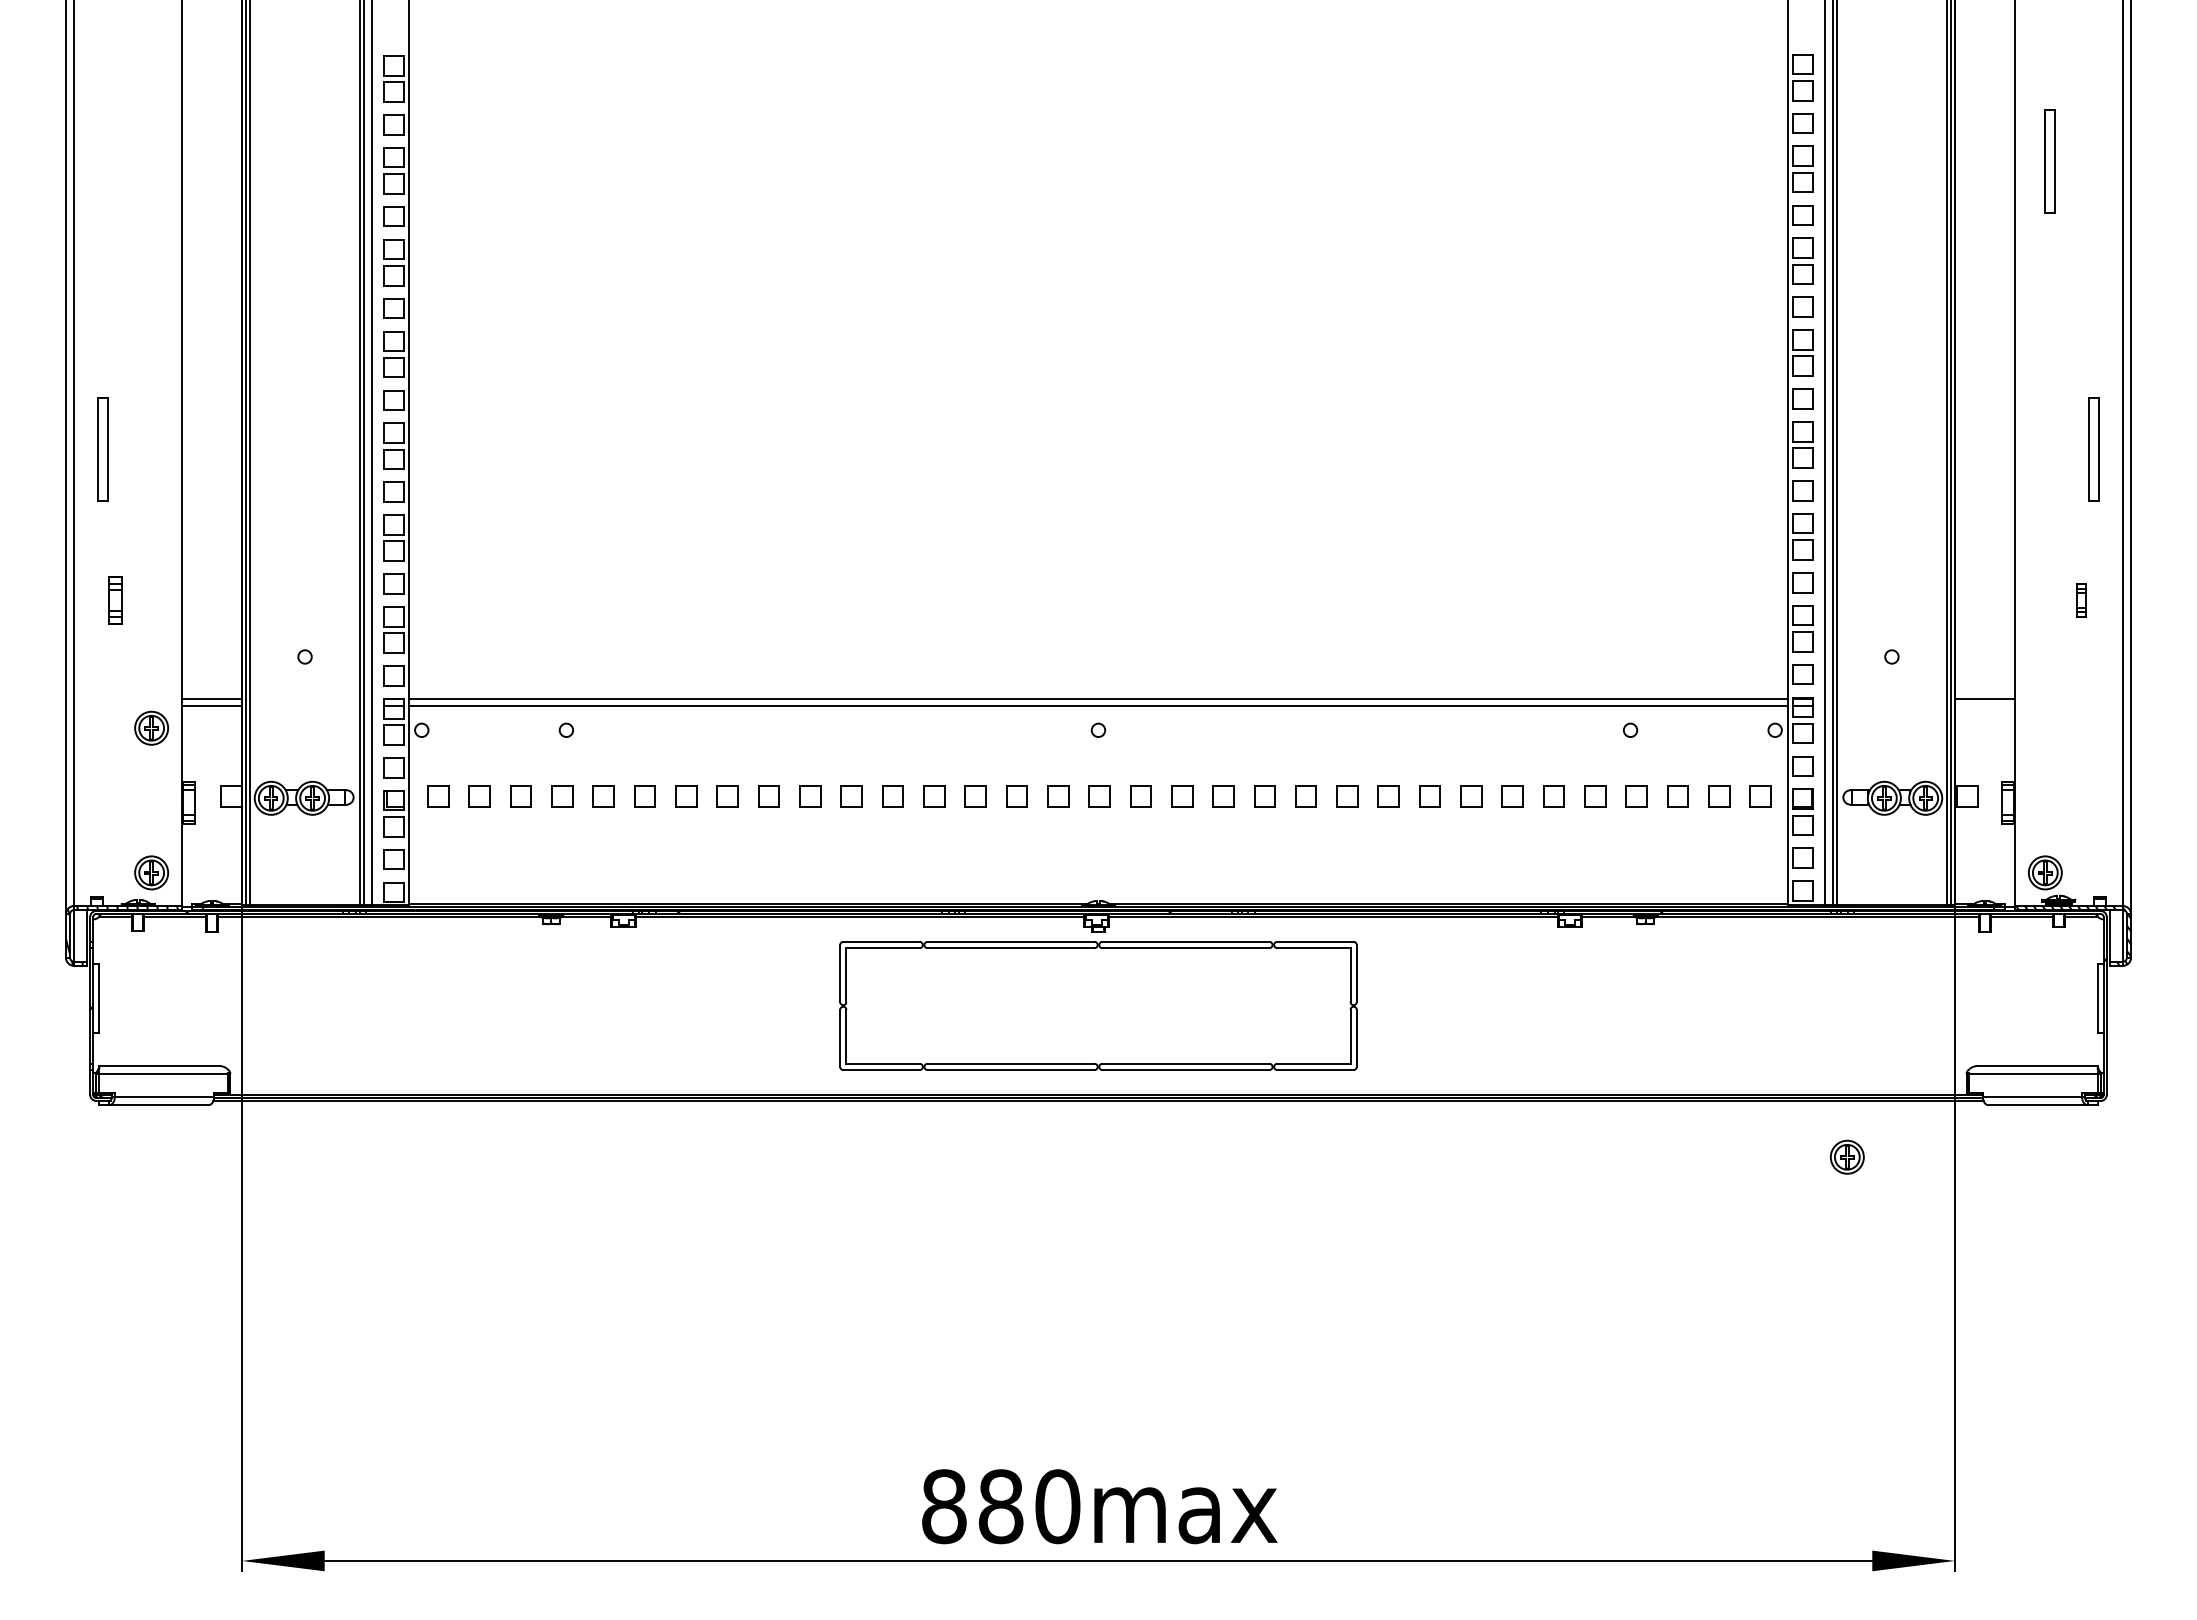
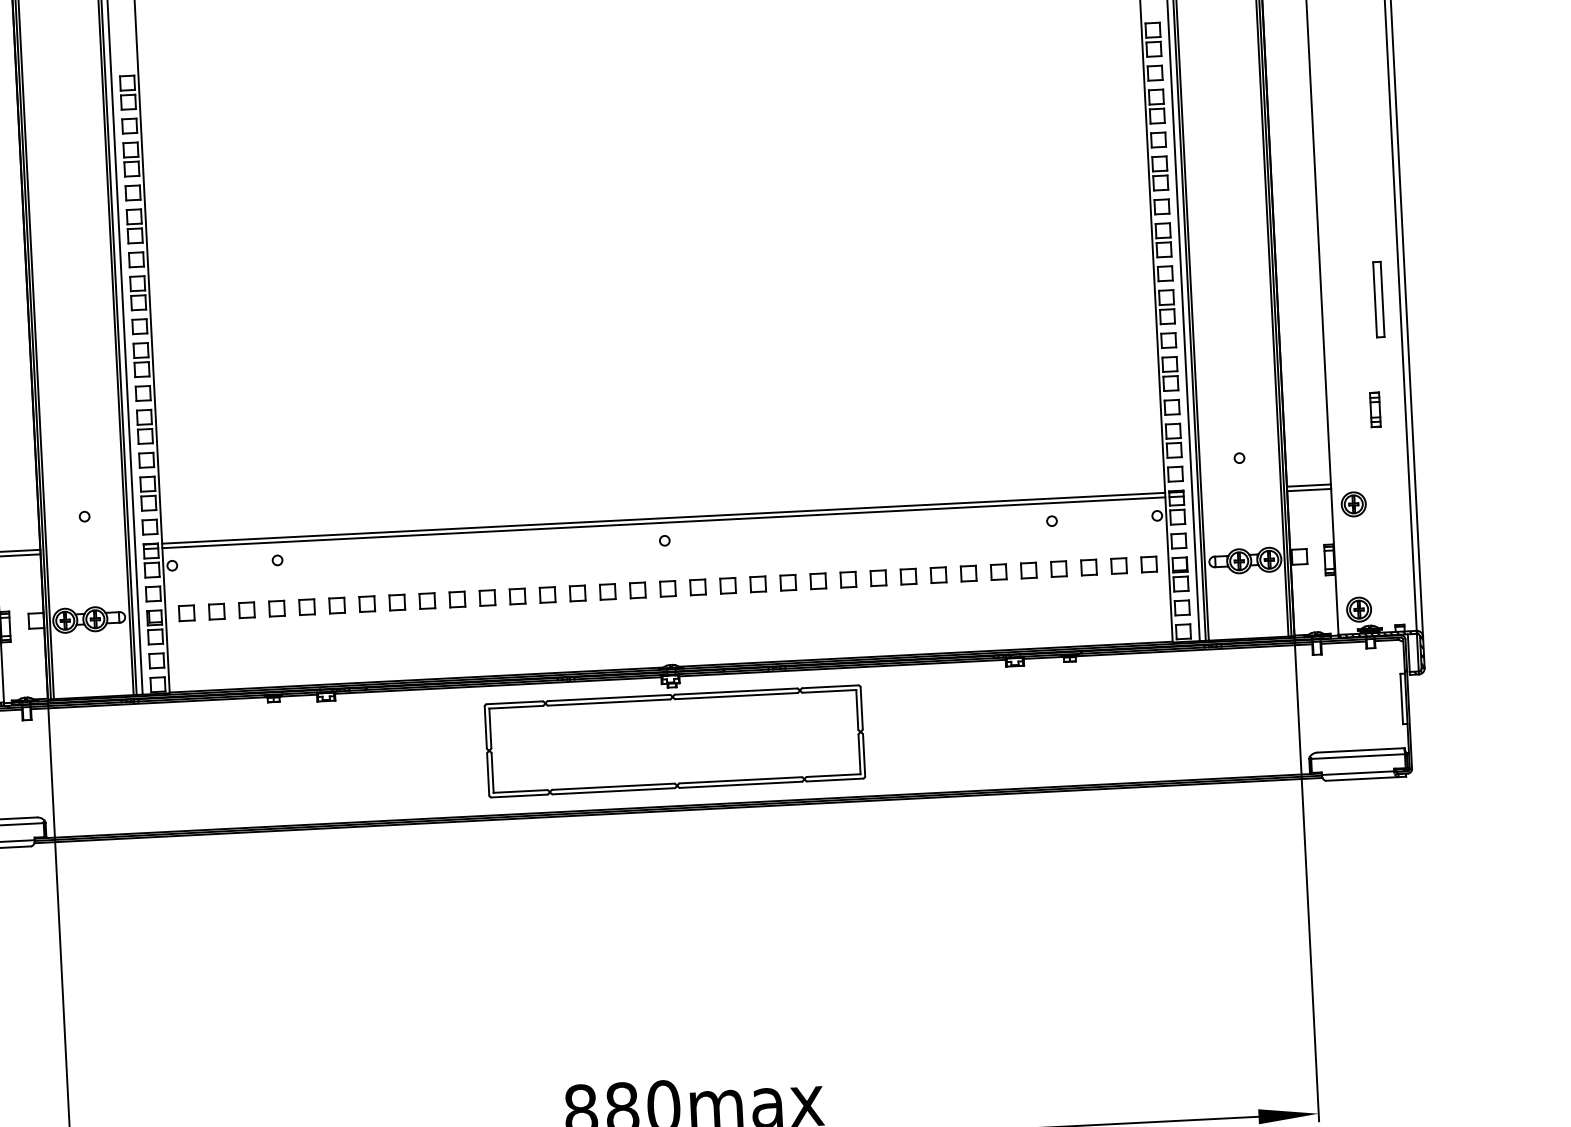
part: (2049, 161) -> (1335, 91), removed
part: (2081, 600) -> (1375, 410), size x1.43
line: (1984, 705) -> (1308, 490), added
part: (1846, 1156) -> (1353, 503), moved

